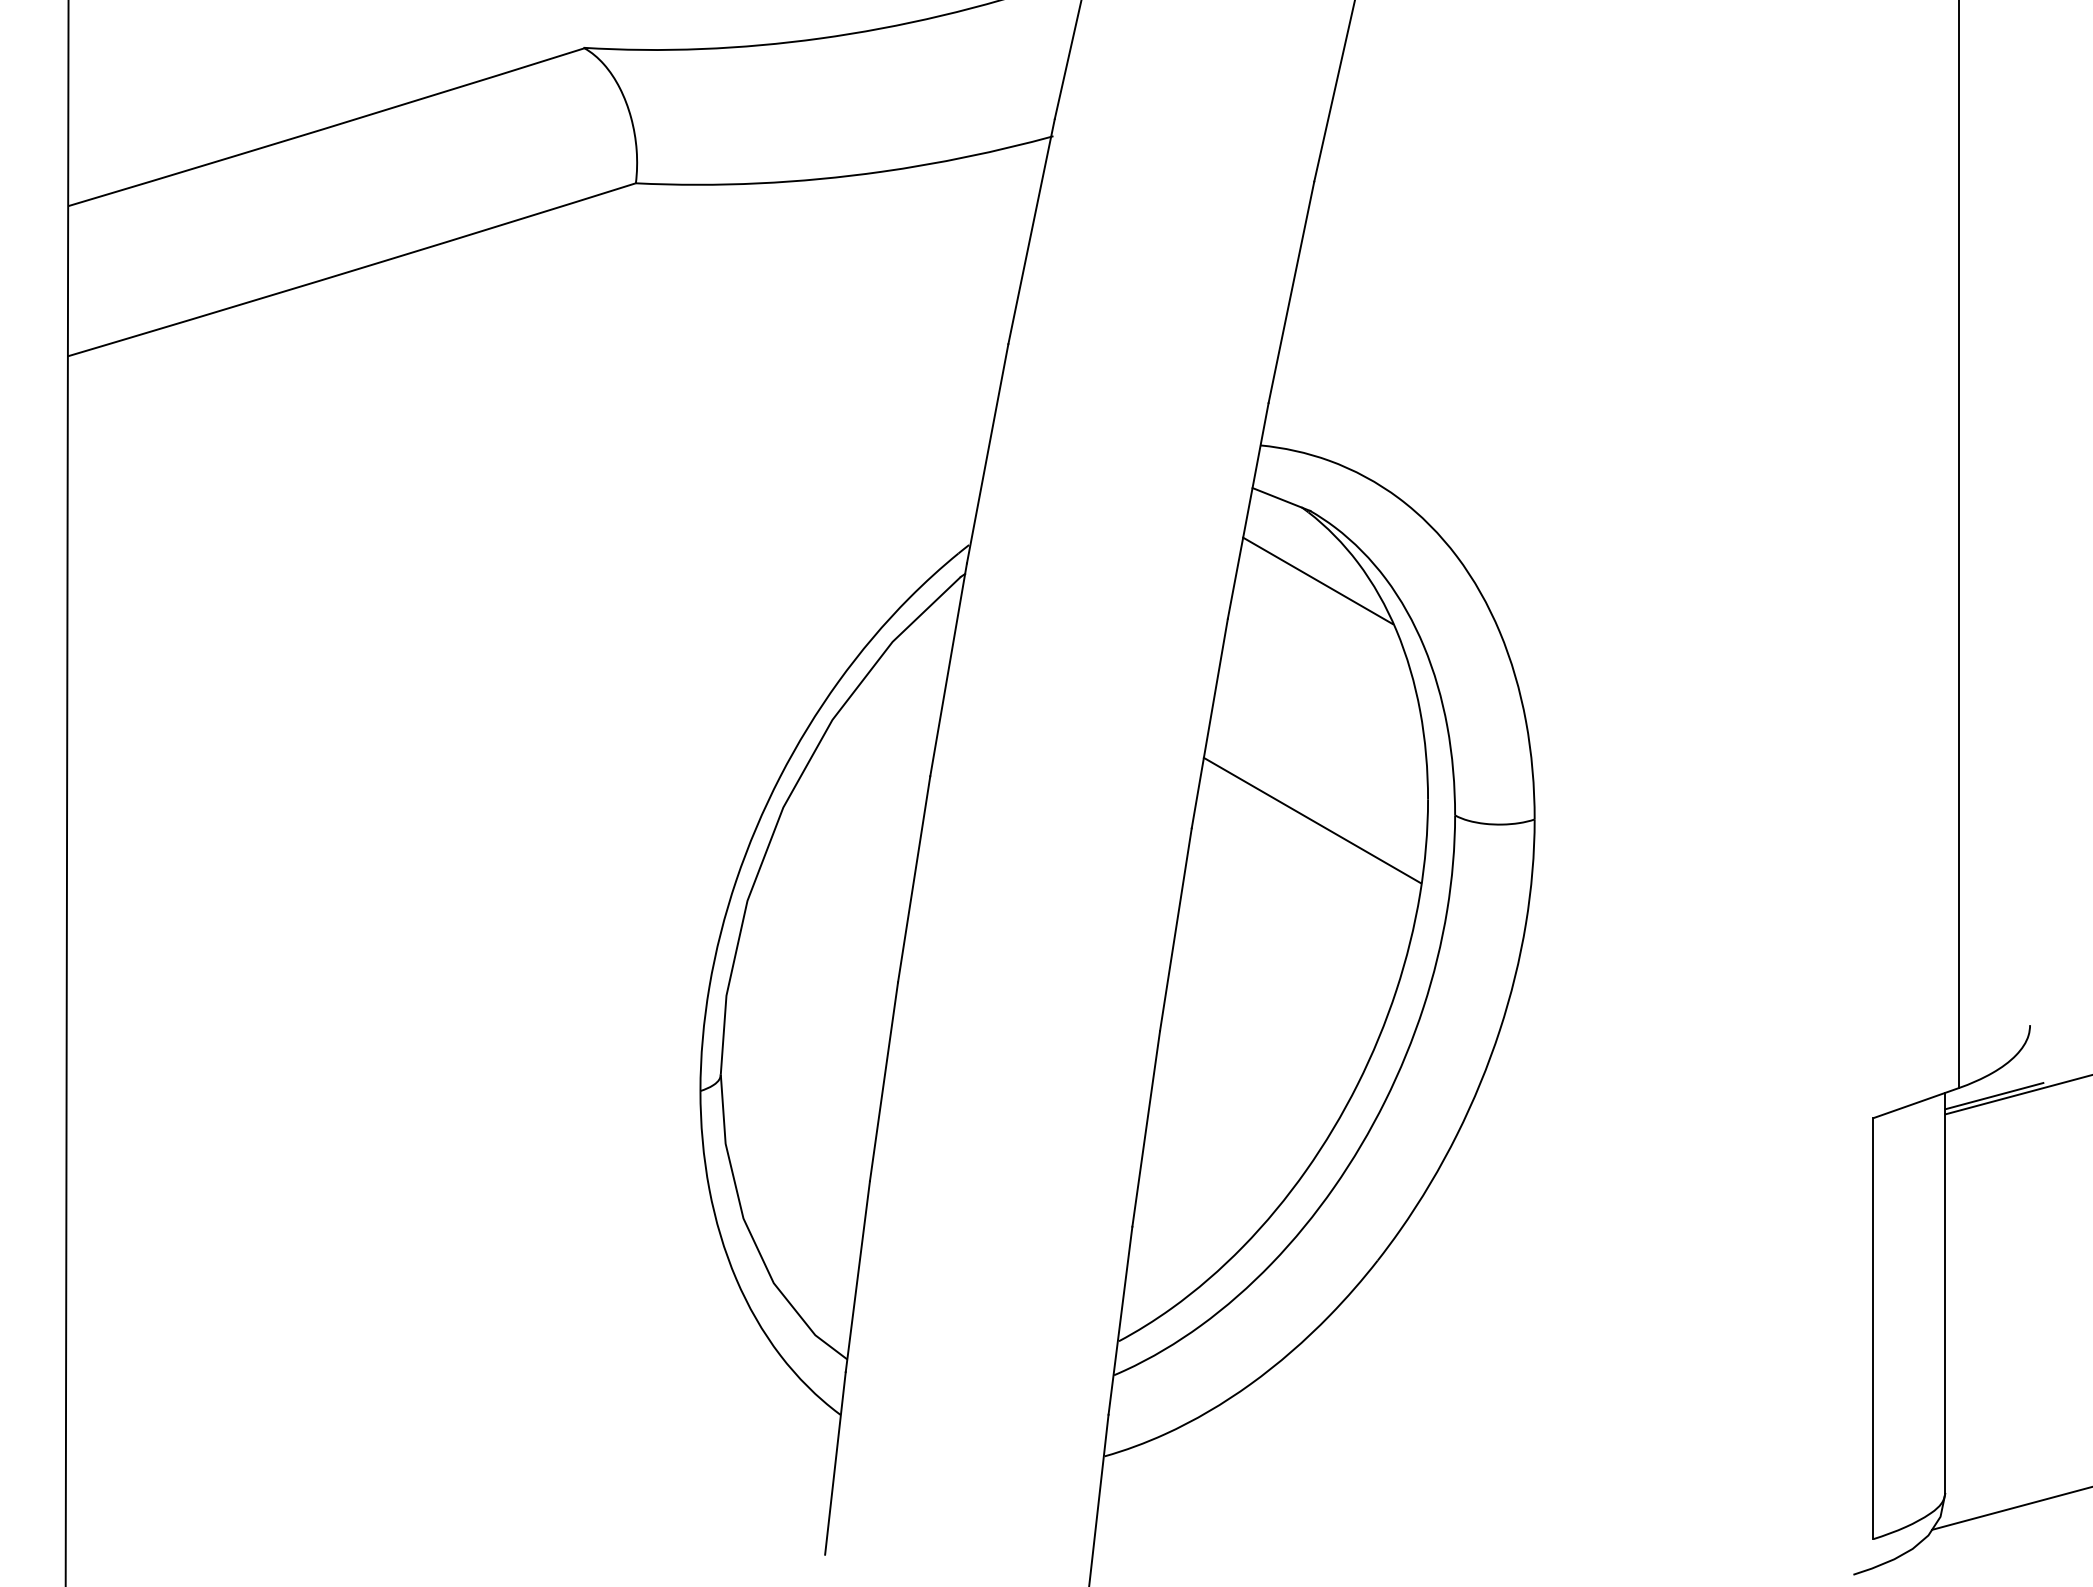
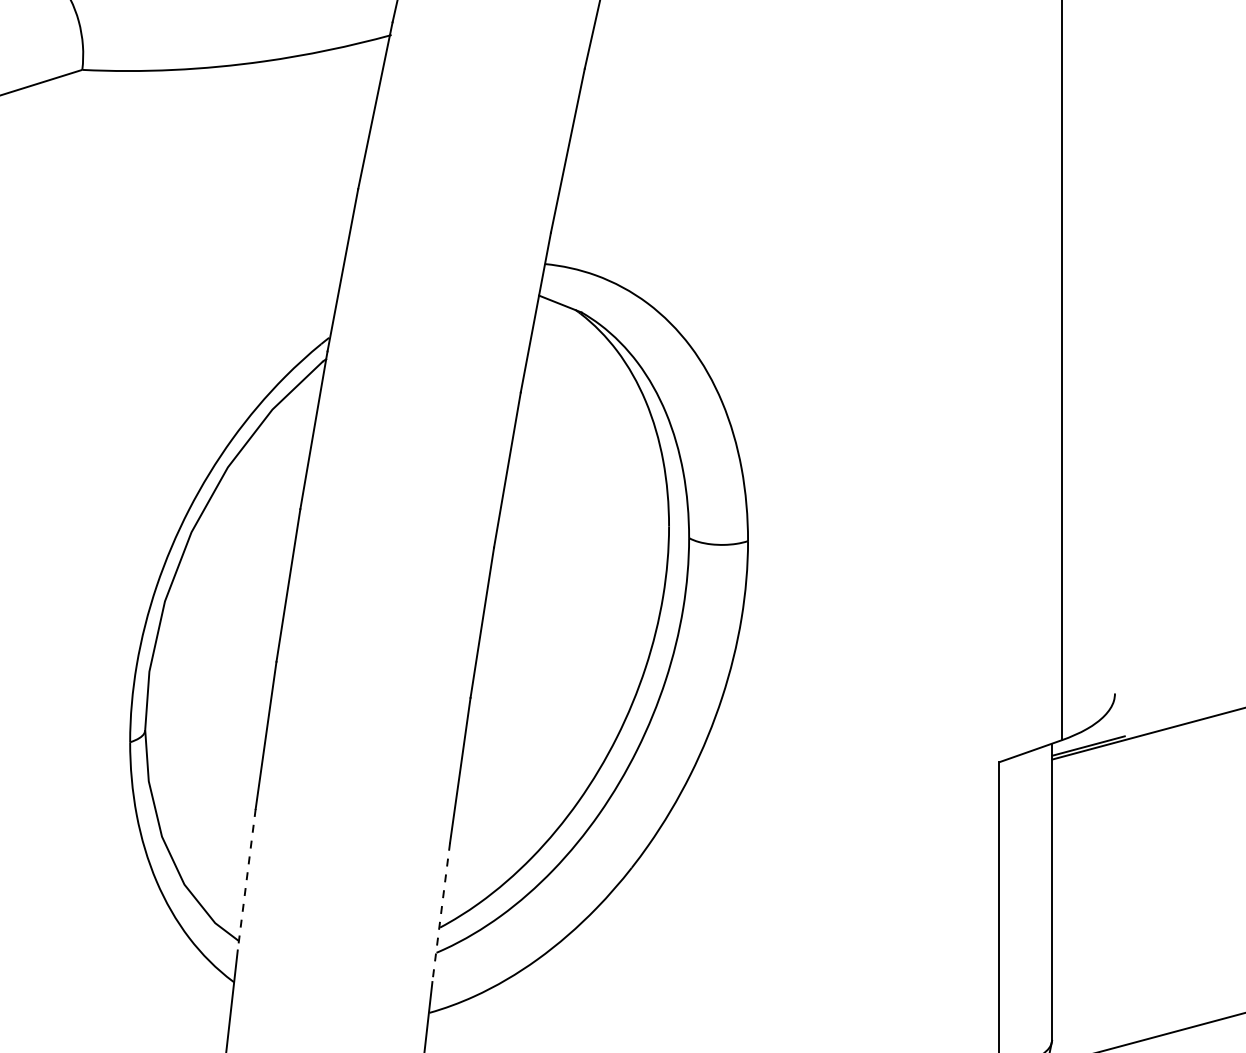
line: (1317, 580) -> (587, 364), removed
line: (1312, 820) -> (583, 541), removed
line: (857, 1277) -> (246, 880), solid -> dashed
line: (1120, 1320) -> (441, 912), solid -> dashed

